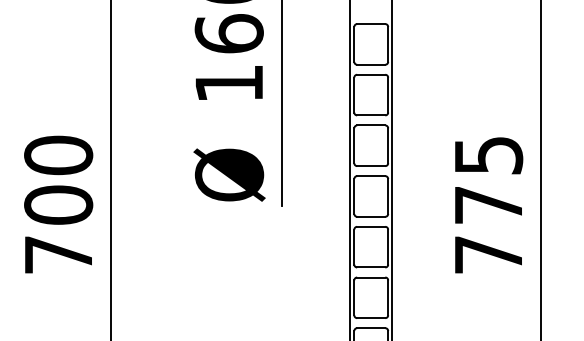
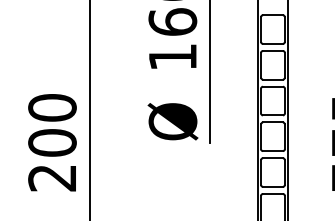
text: (57, 254) -> (51, 177), 700 -> 200

